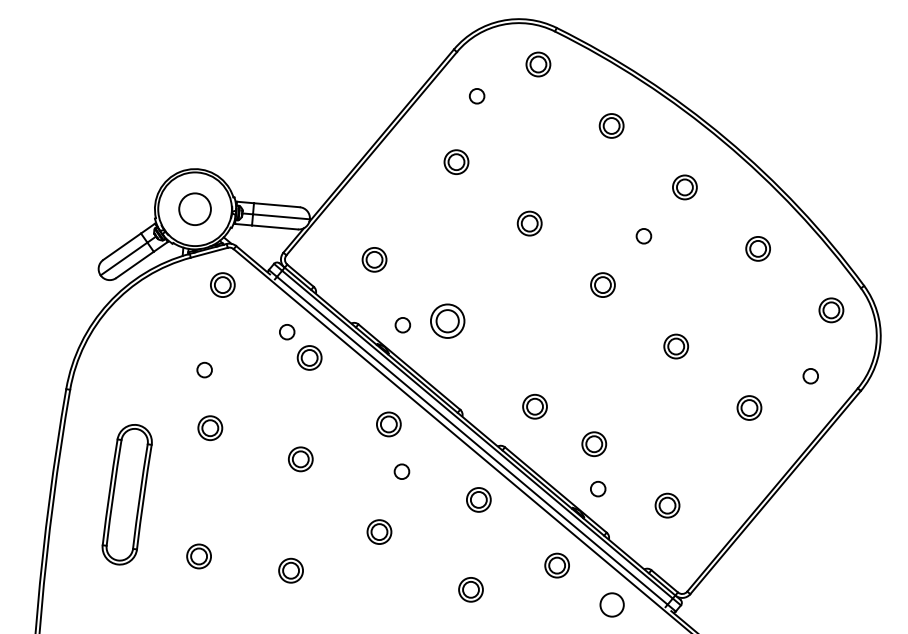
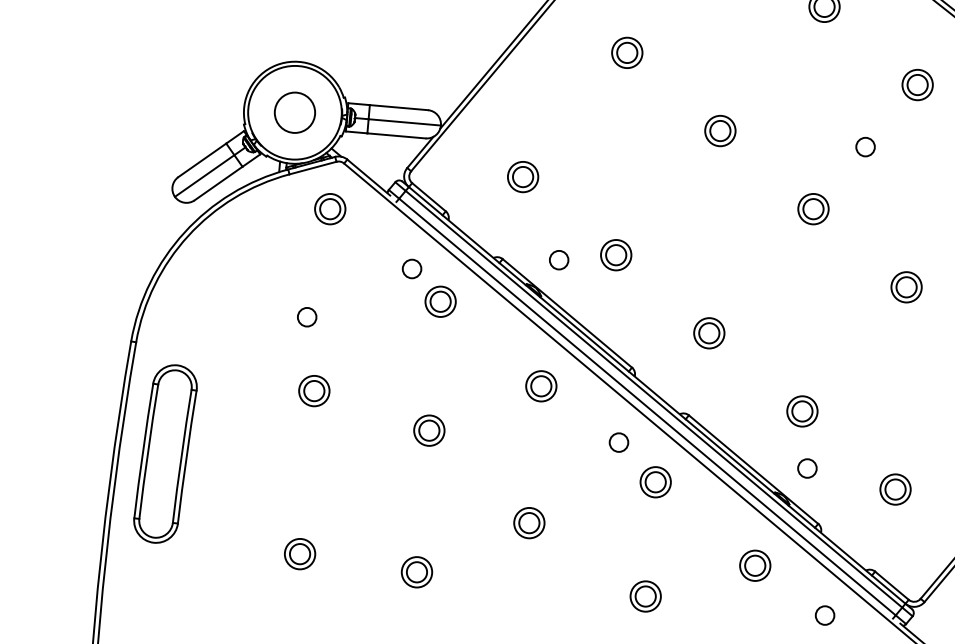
part: (447, 321) -> (615, 255), size x0.71
part: (534, 406) -> (708, 332), moved
circle: (401, 471) -> (618, 442), moved
part: (126, 494) -> (164, 453), moved
circle: (611, 604) -> (824, 615), size x0.62

